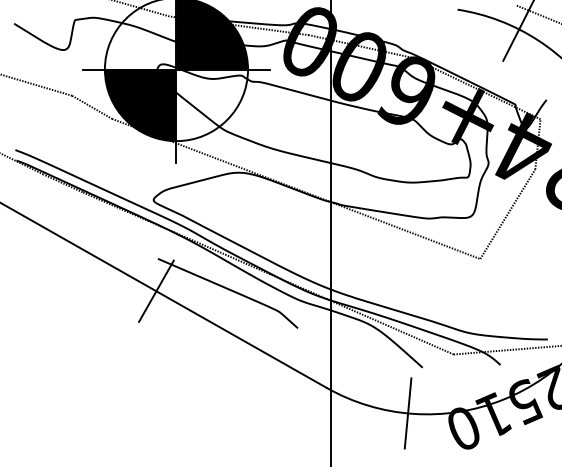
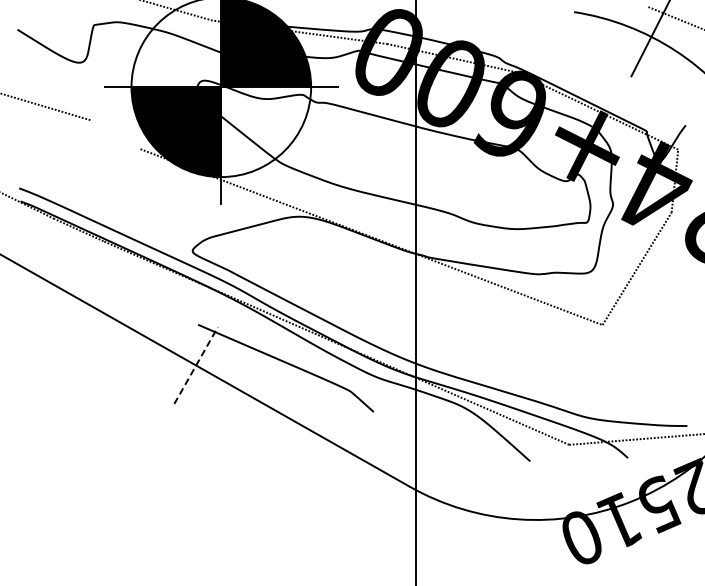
line: (92, 107) -> (115, 134), removed
line: (156, 291) -> (196, 365), solid -> dashed
line: (407, 413) -> (511, 518), removed

